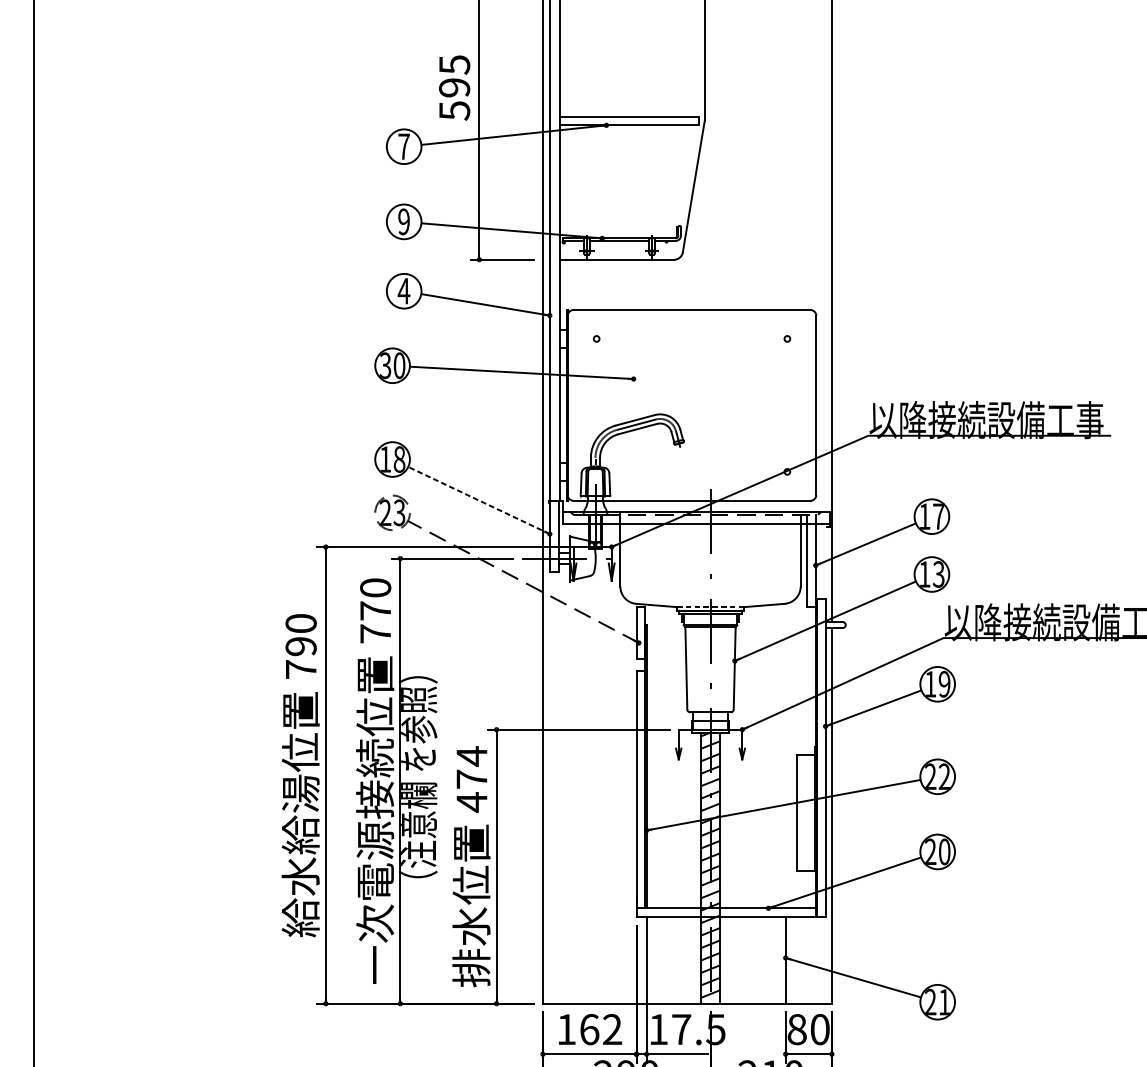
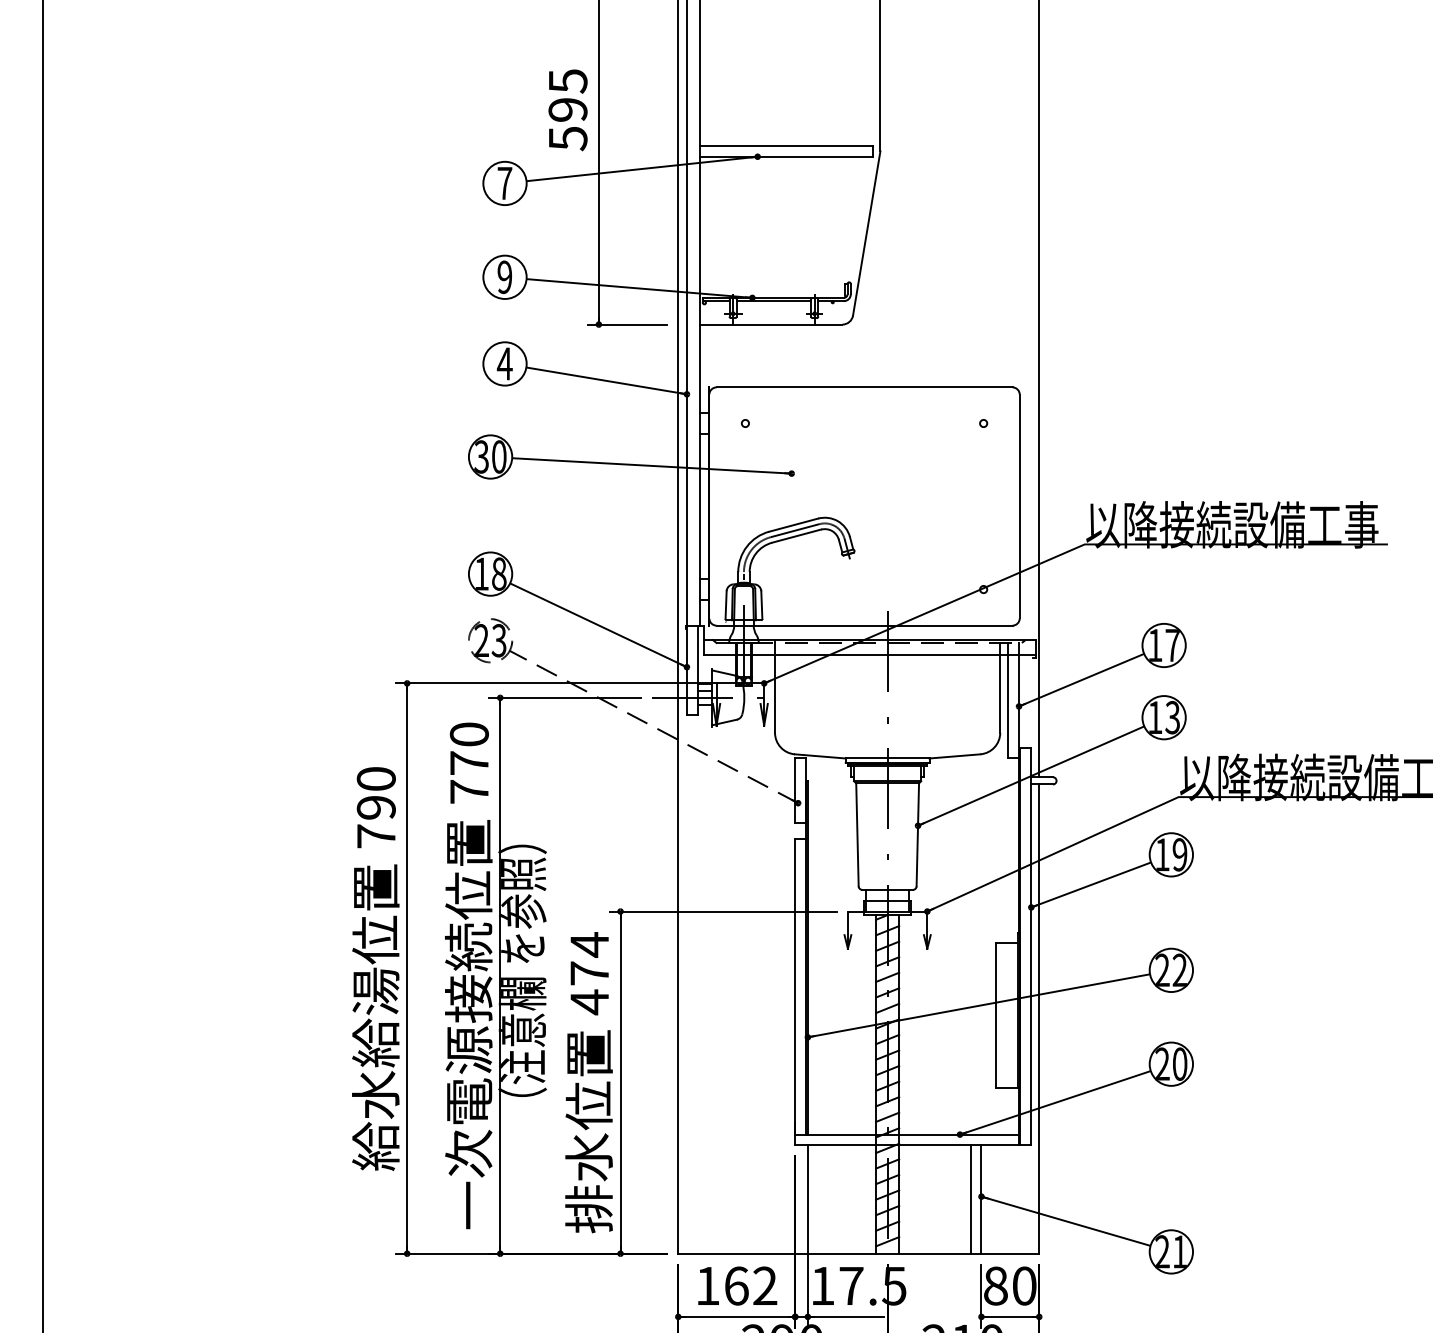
line: (479, 500) -> (598, 625), dashed -> solid
line: (710, 607) -> (887, 758), dashed -> solid
line: (776, 960) -> (970, 1199), added

